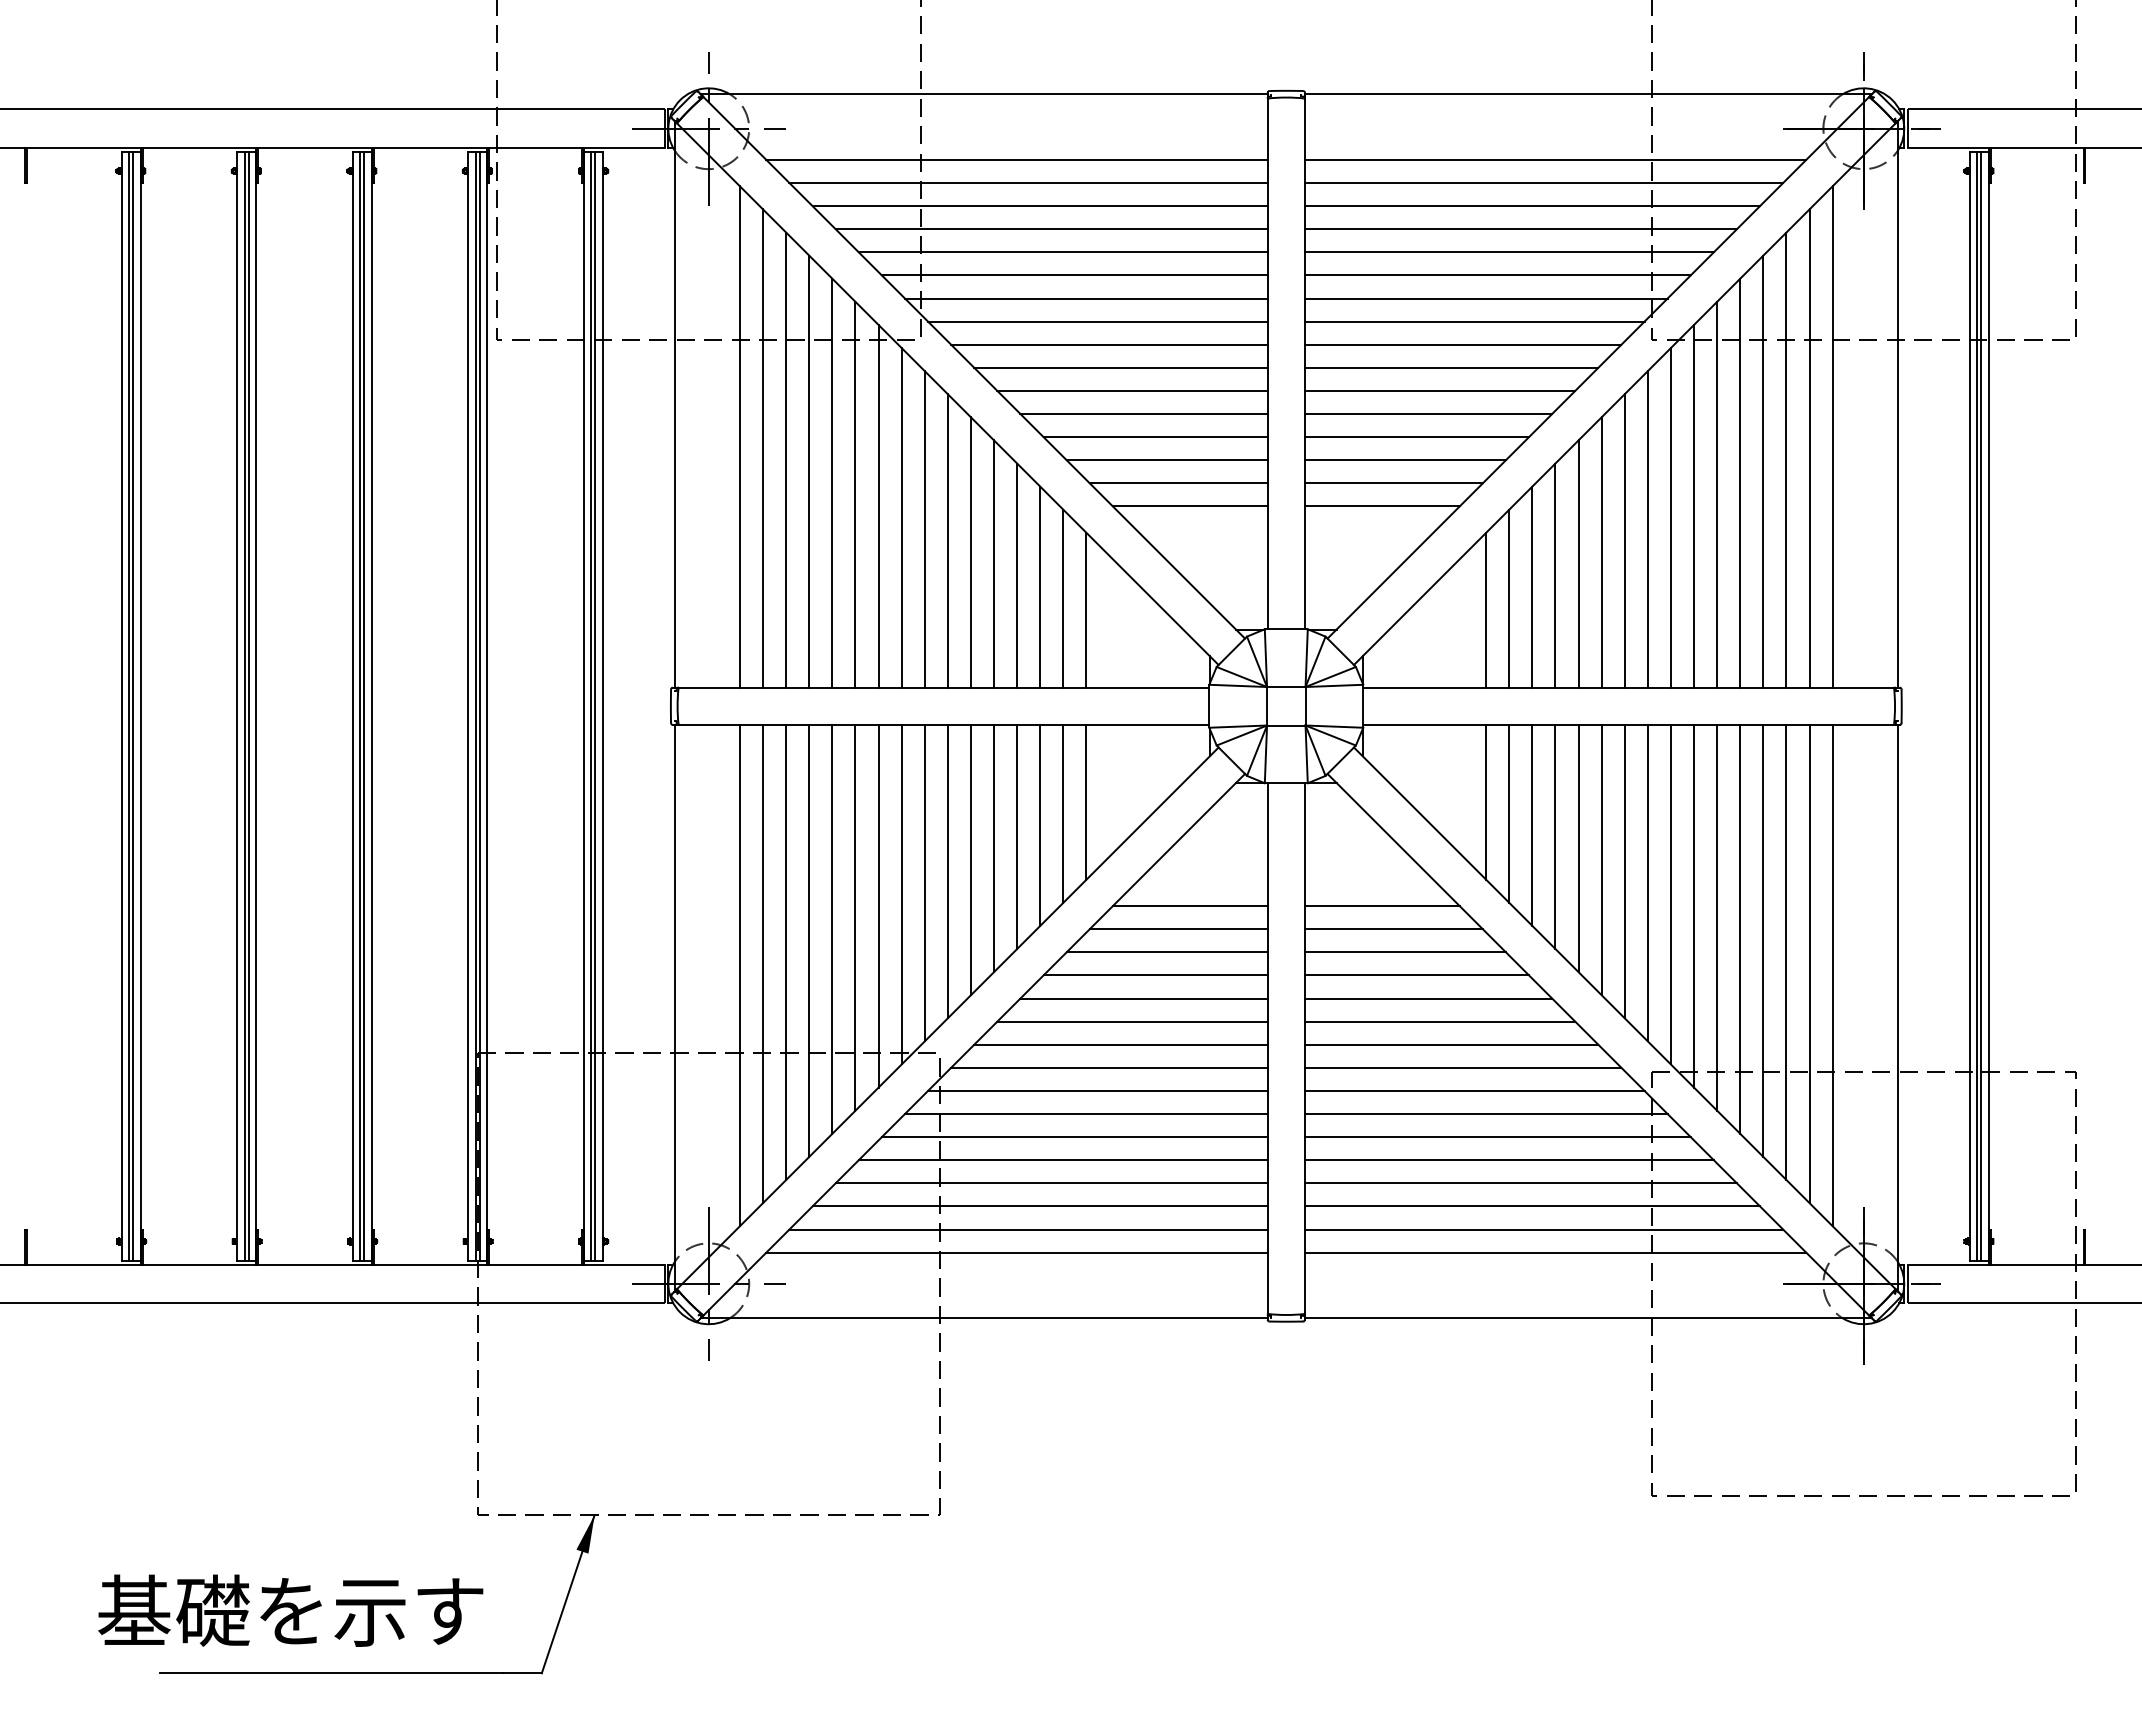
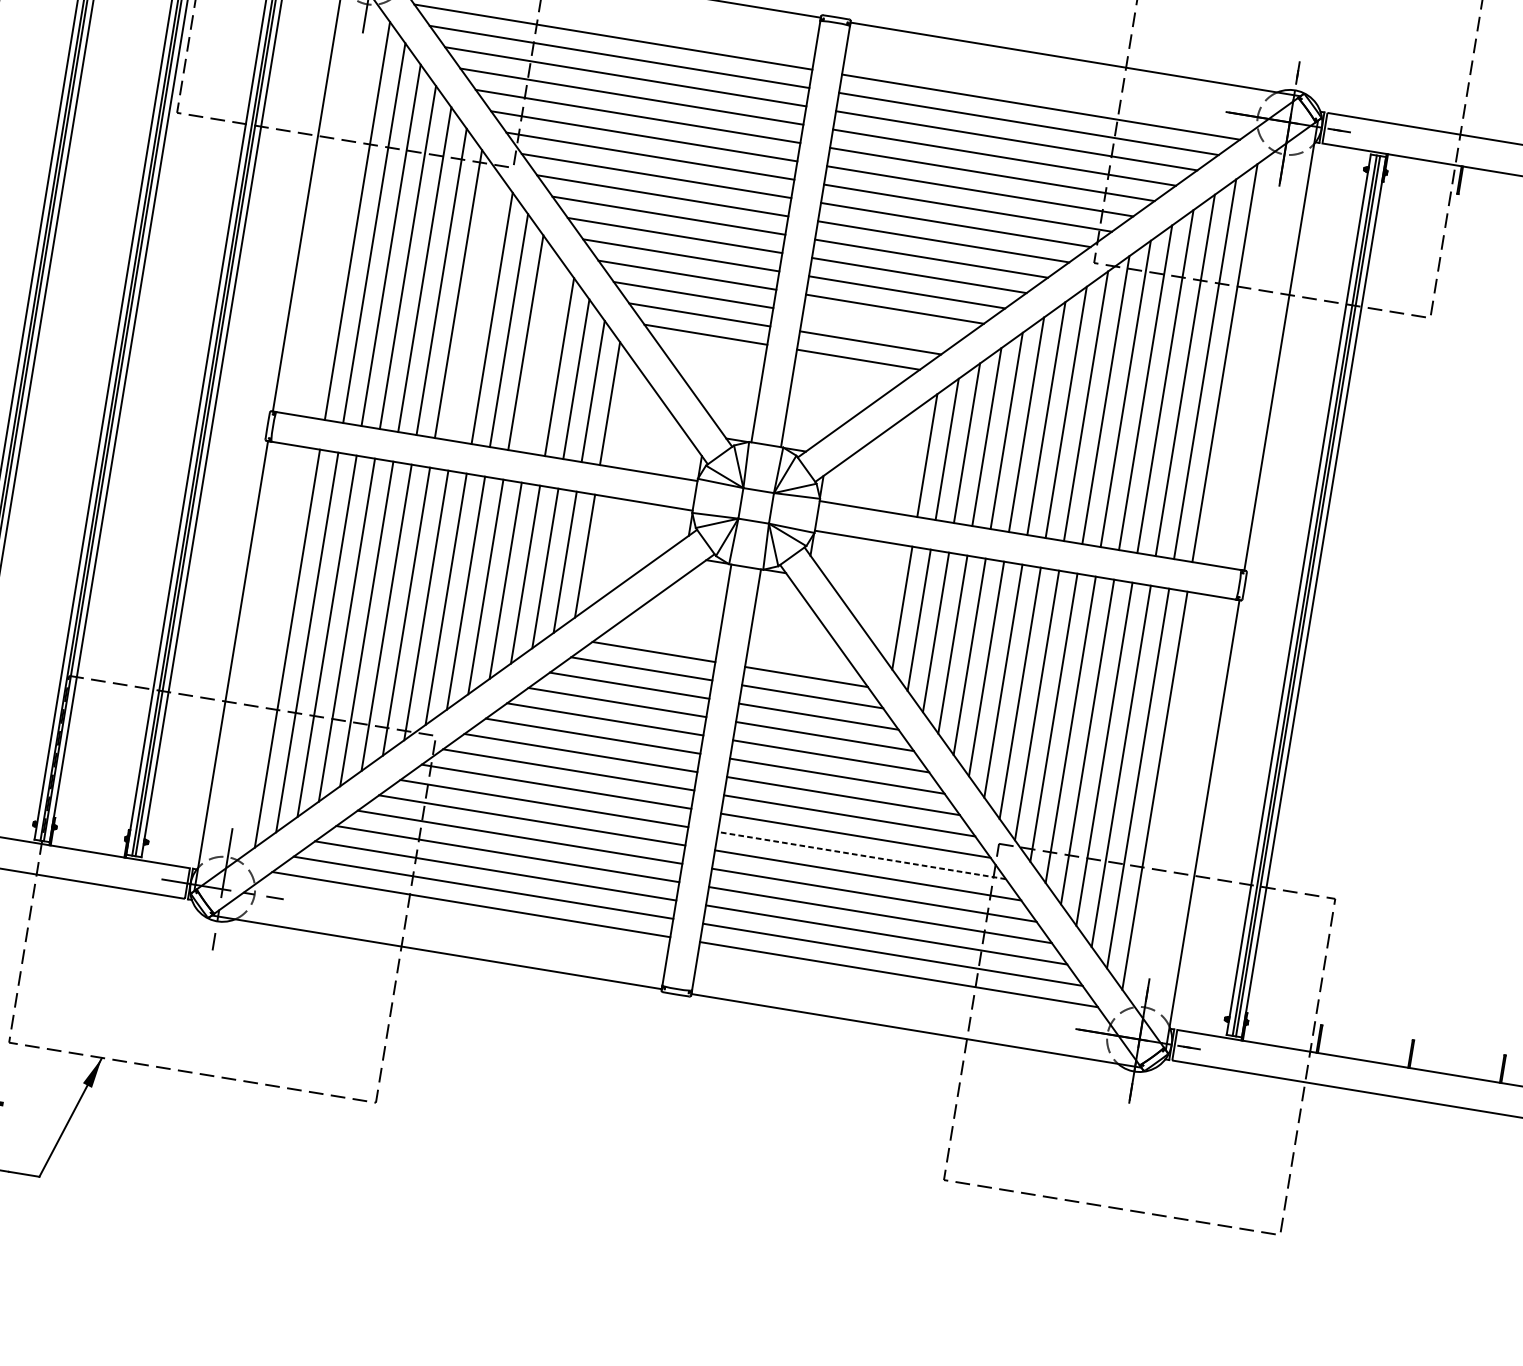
line: (1404, 460) -> (881, 326), removed
line: (901, 517) -> (475, 305), removed
line: (994, 563) -> (543, 354), removed
line: (1485, 1114) -> (861, 855), solid -> dashed

